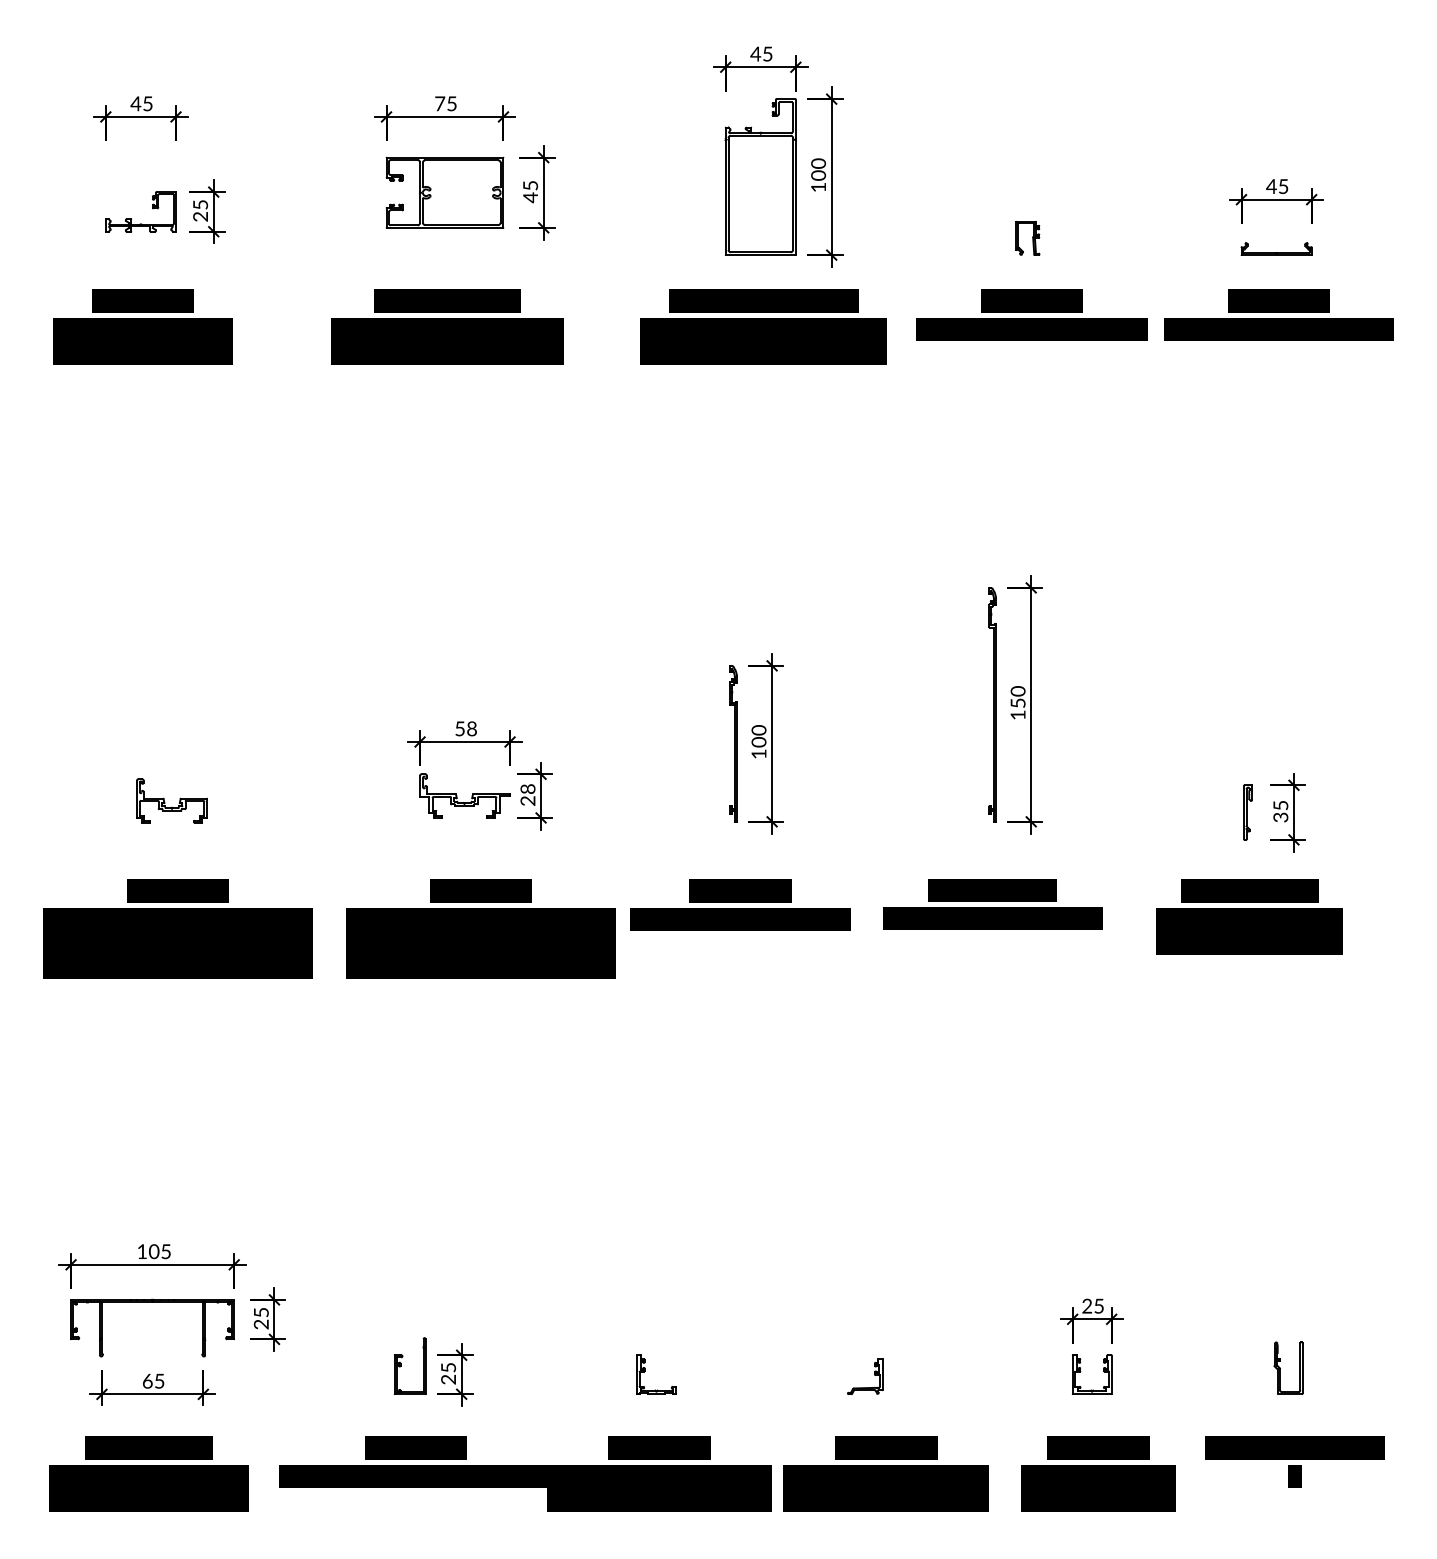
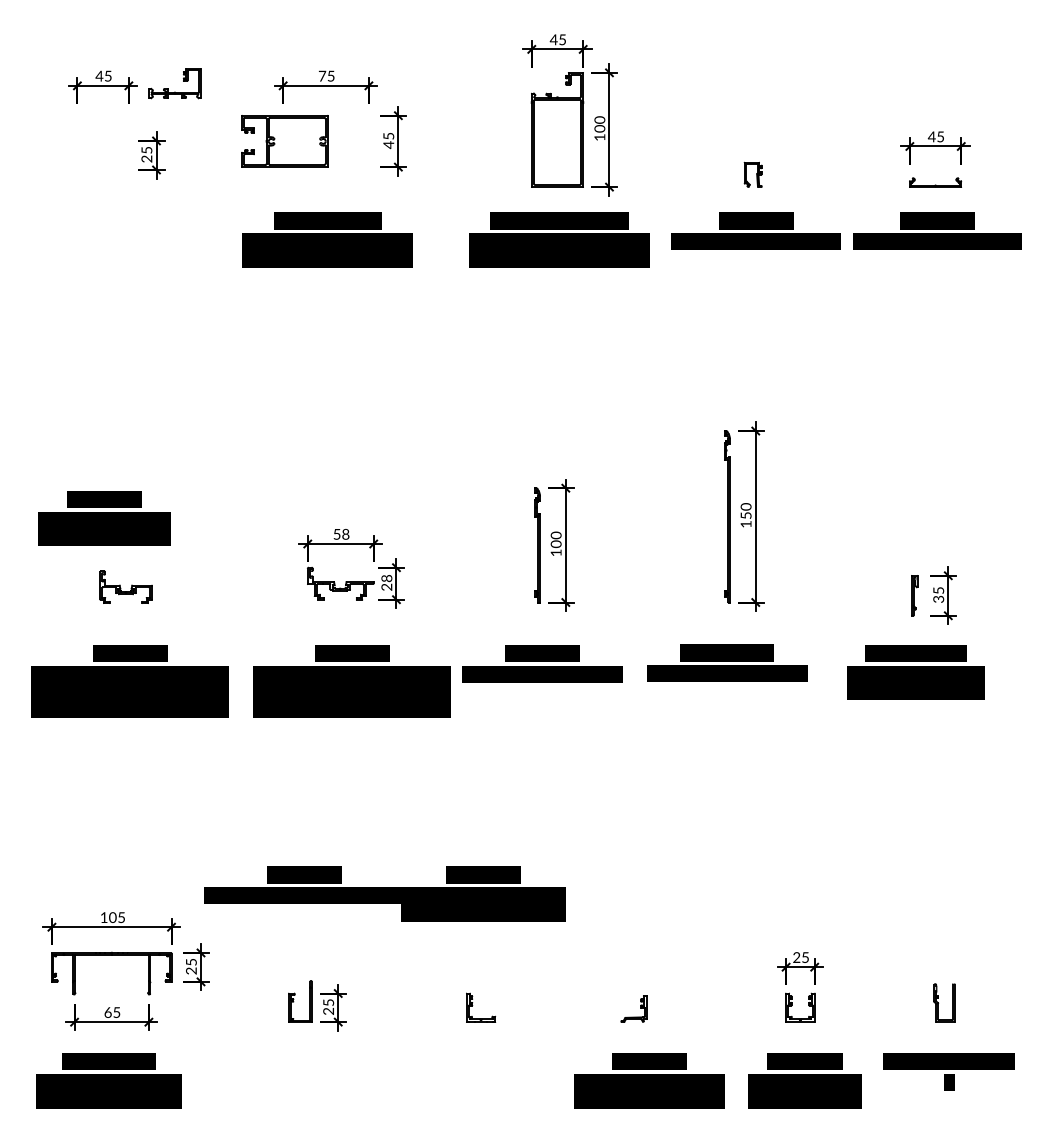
part: (444, 192) -> (284, 141), moved
part: (132, 219) -> (168, 89), moved
text: (142, 326) -> (104, 517), moved
text: (525, 1473) -> (385, 893), moved

